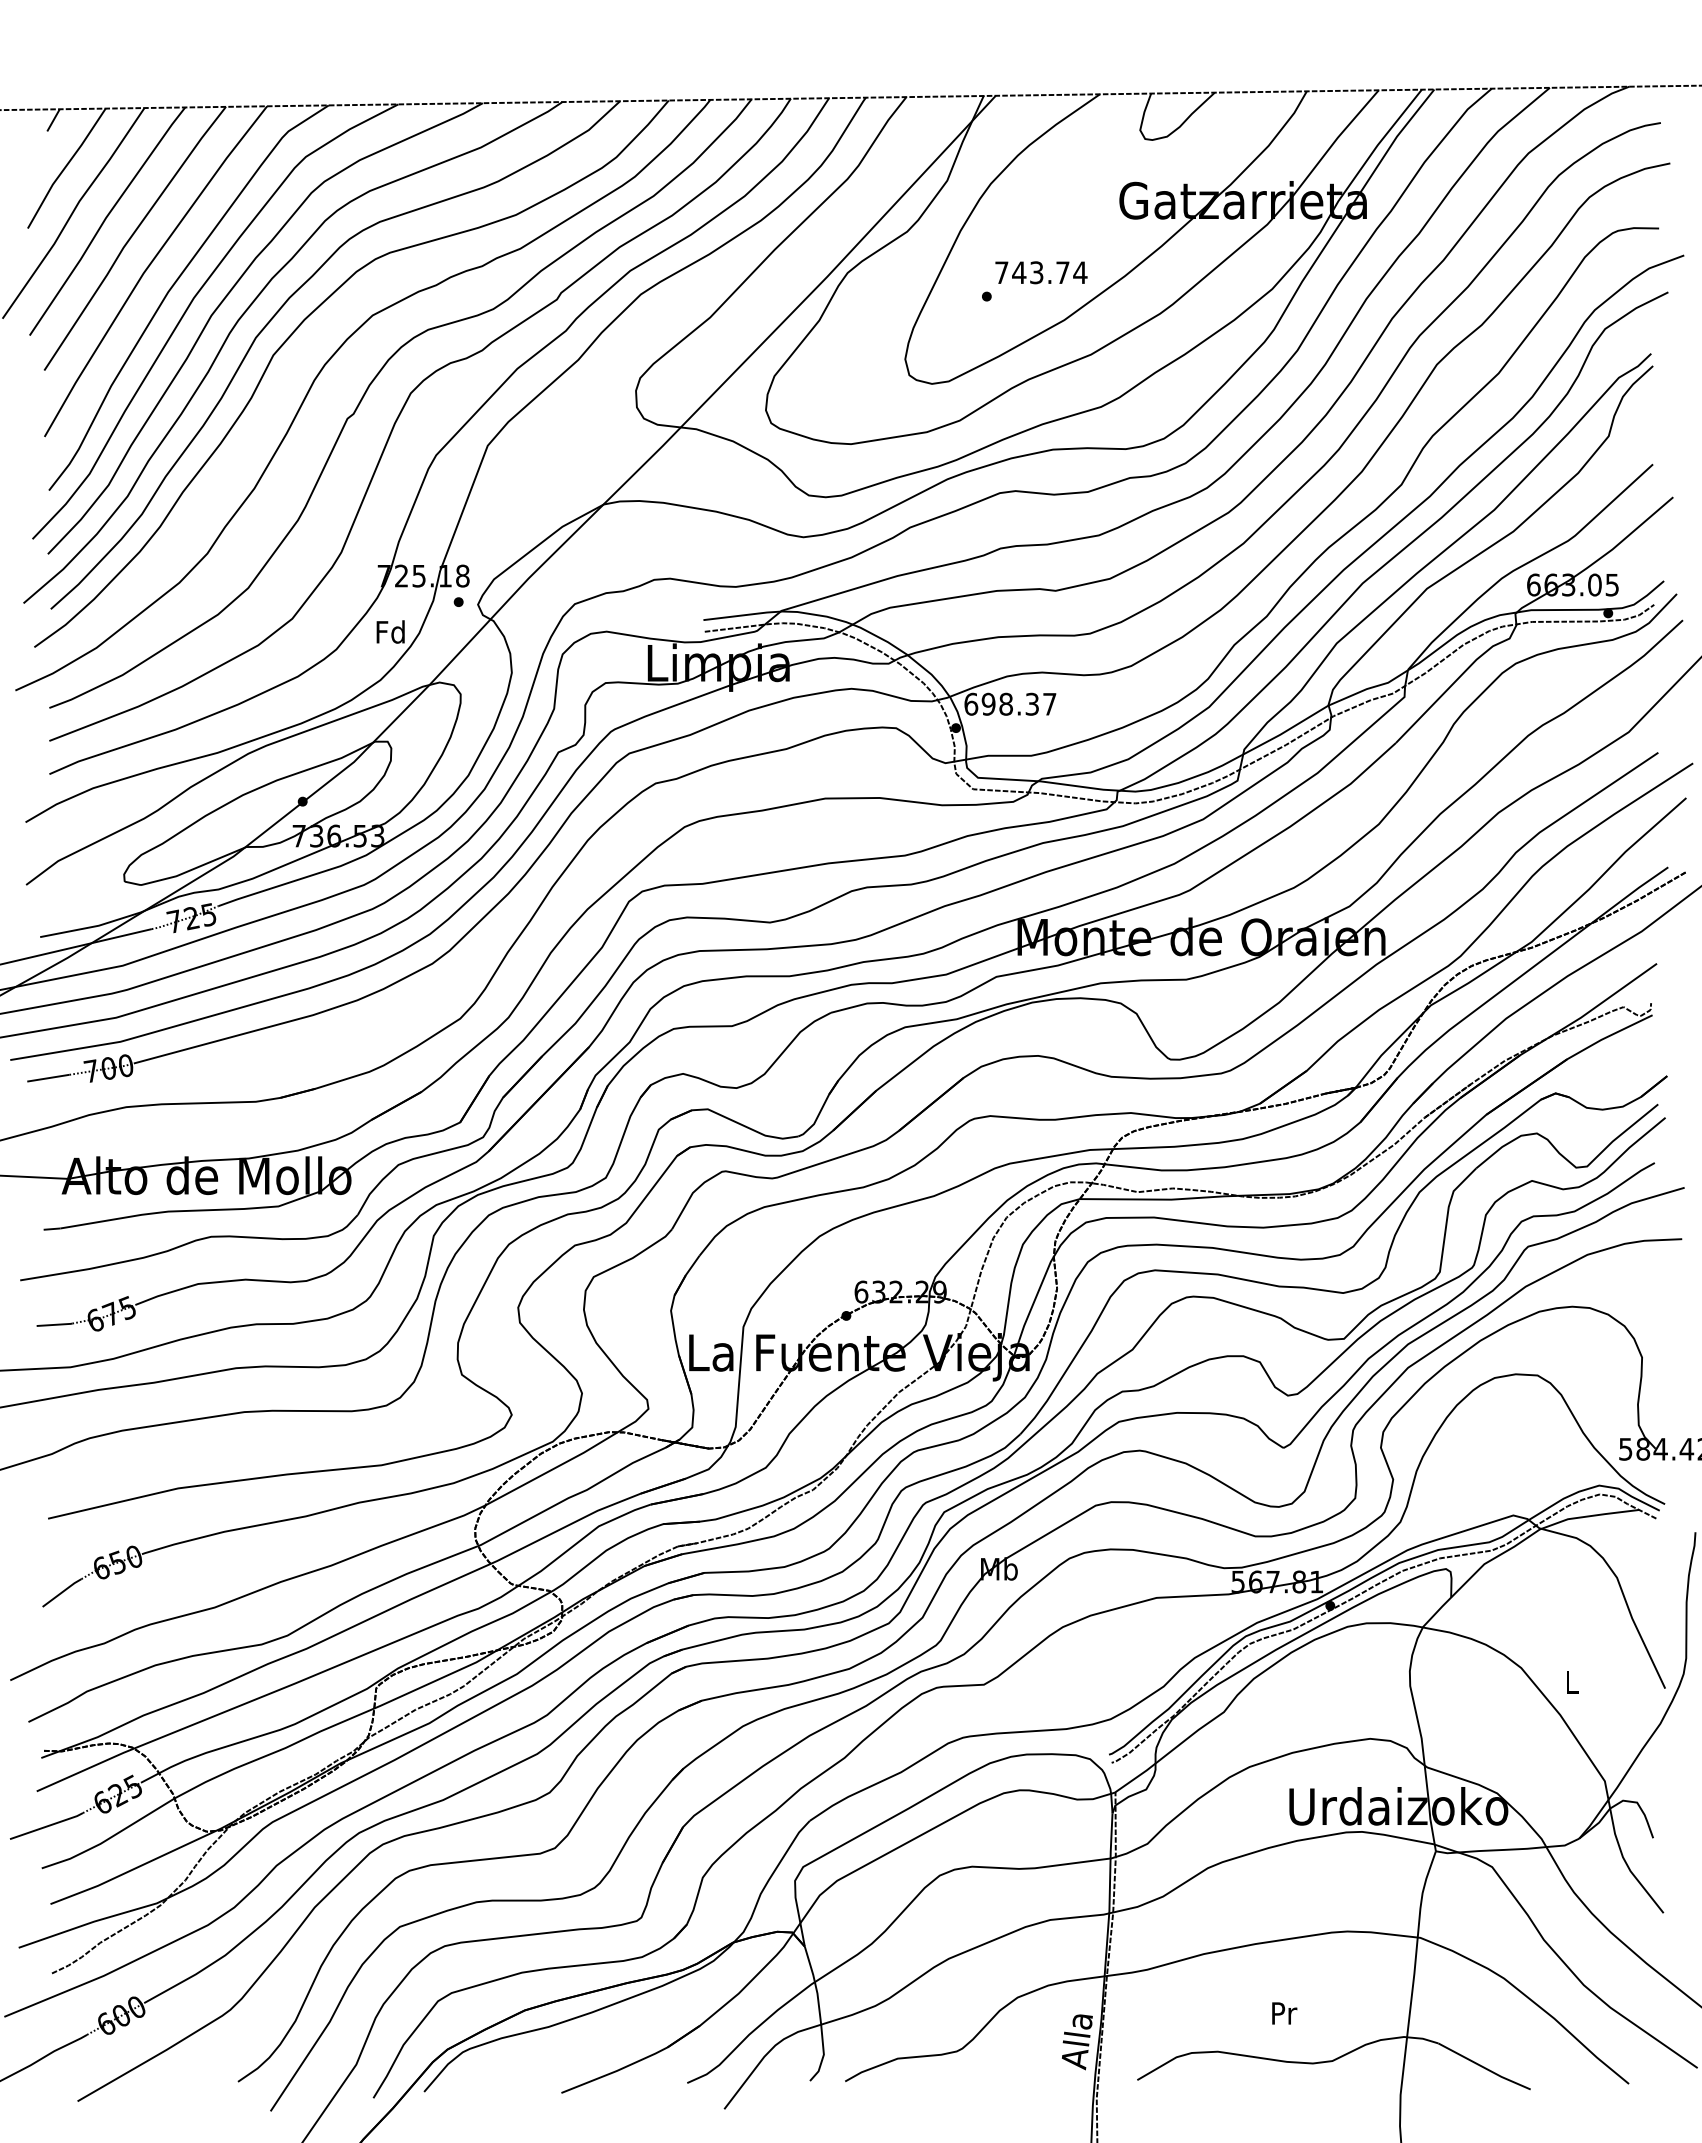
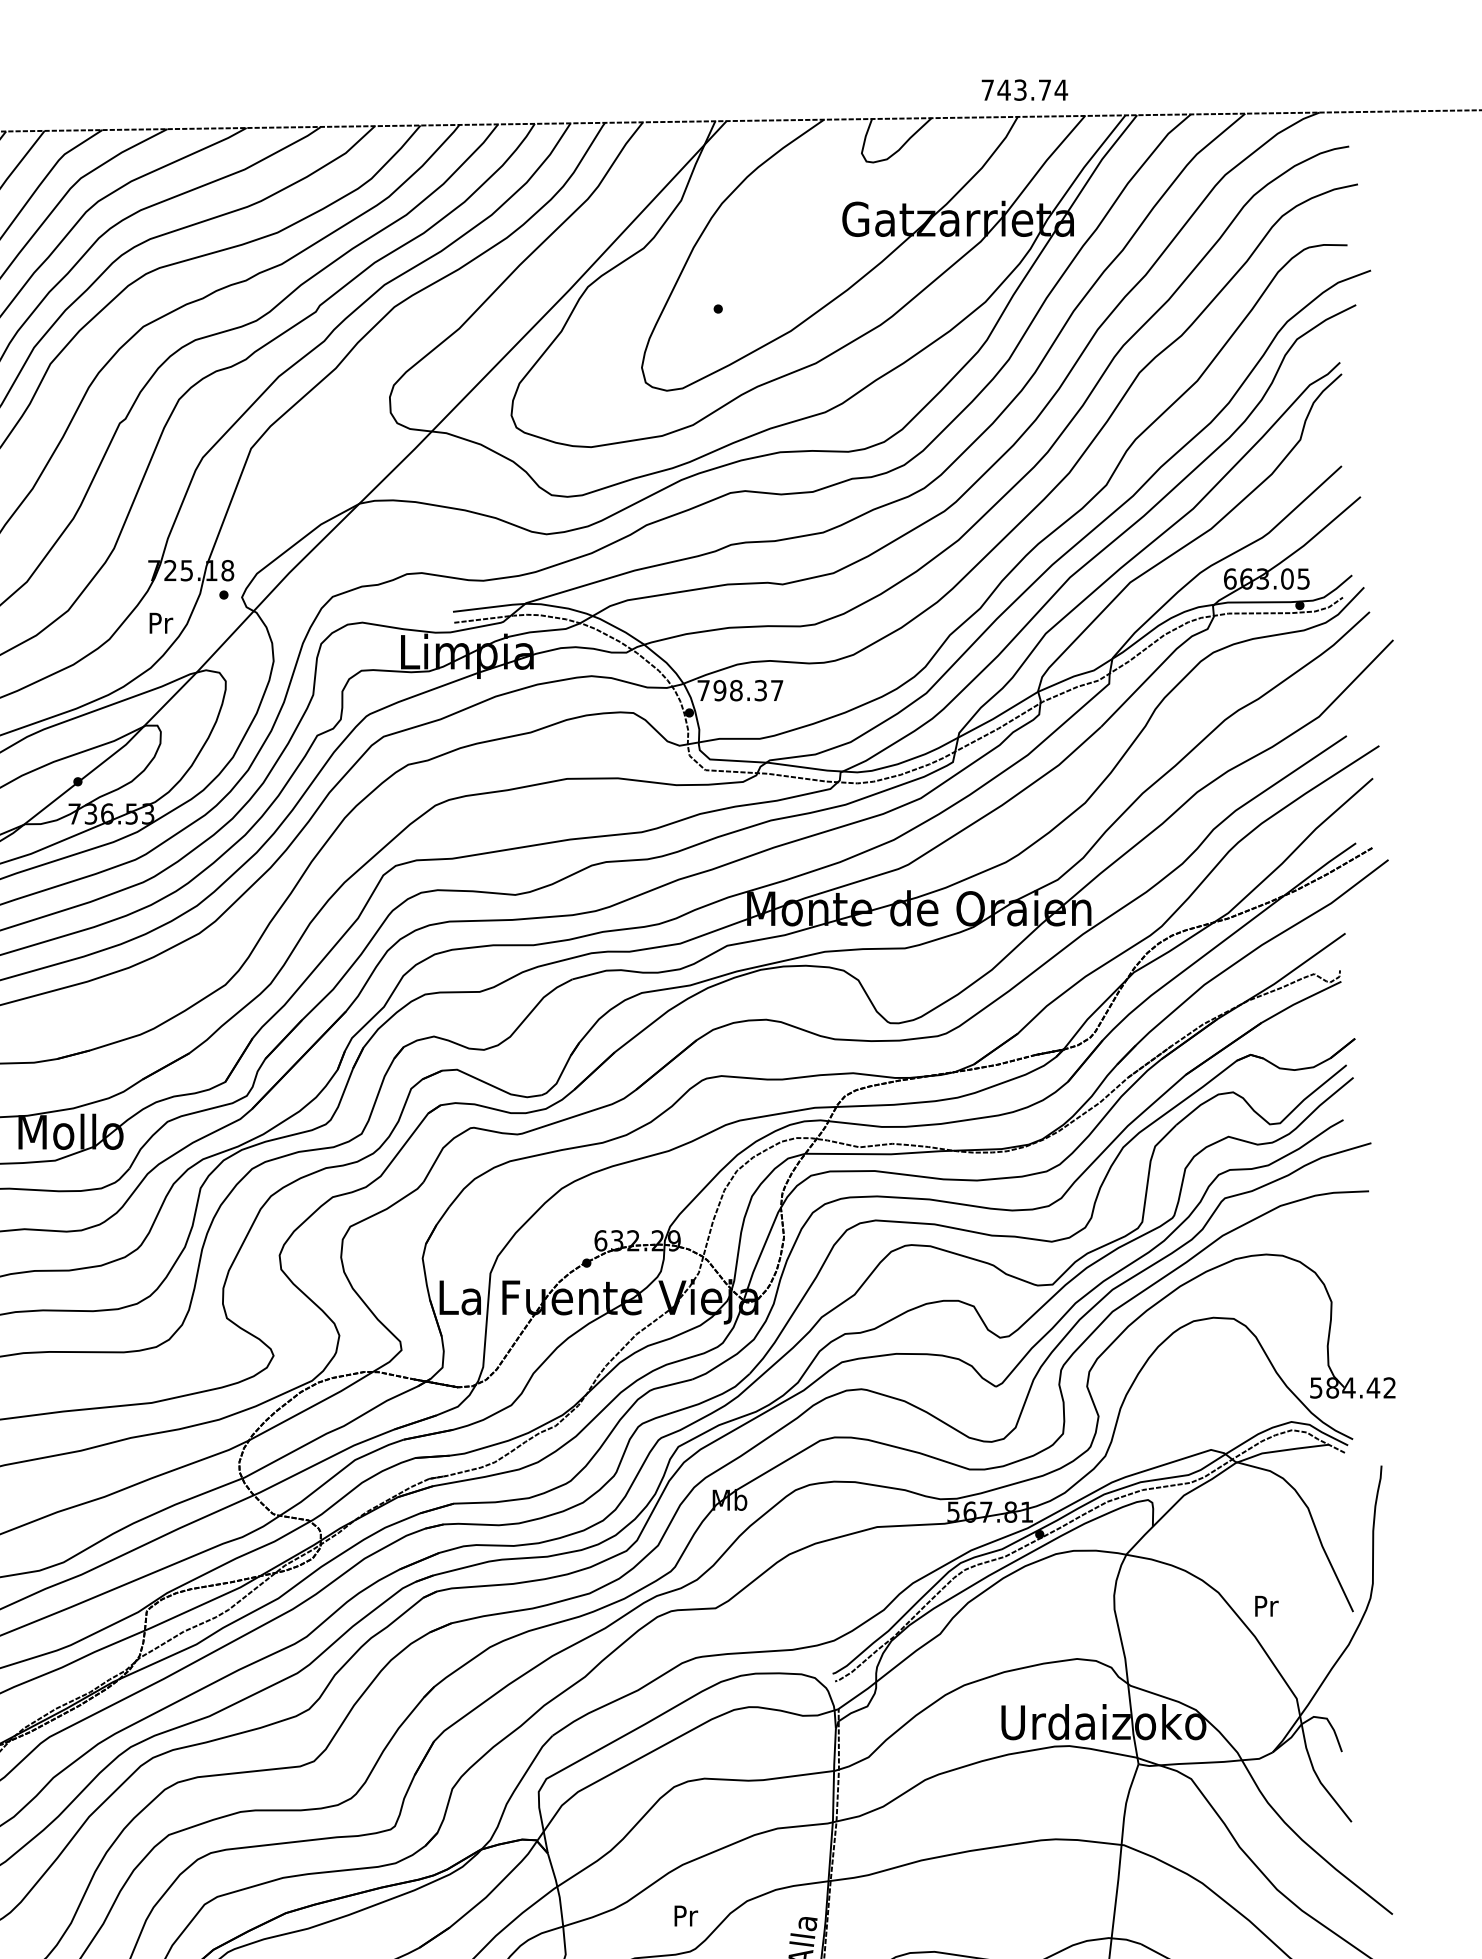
text: (1041, 272) -> (1024, 89), moved
text: (390, 631) -> (160, 622), Fd -> Pr
text: (971, 703) -> (703, 689), 698.37 -> 798.37
text: (1572, 1682) -> (1266, 1606), L -> Pr
text: (1284, 2013) -> (686, 1916), moved

